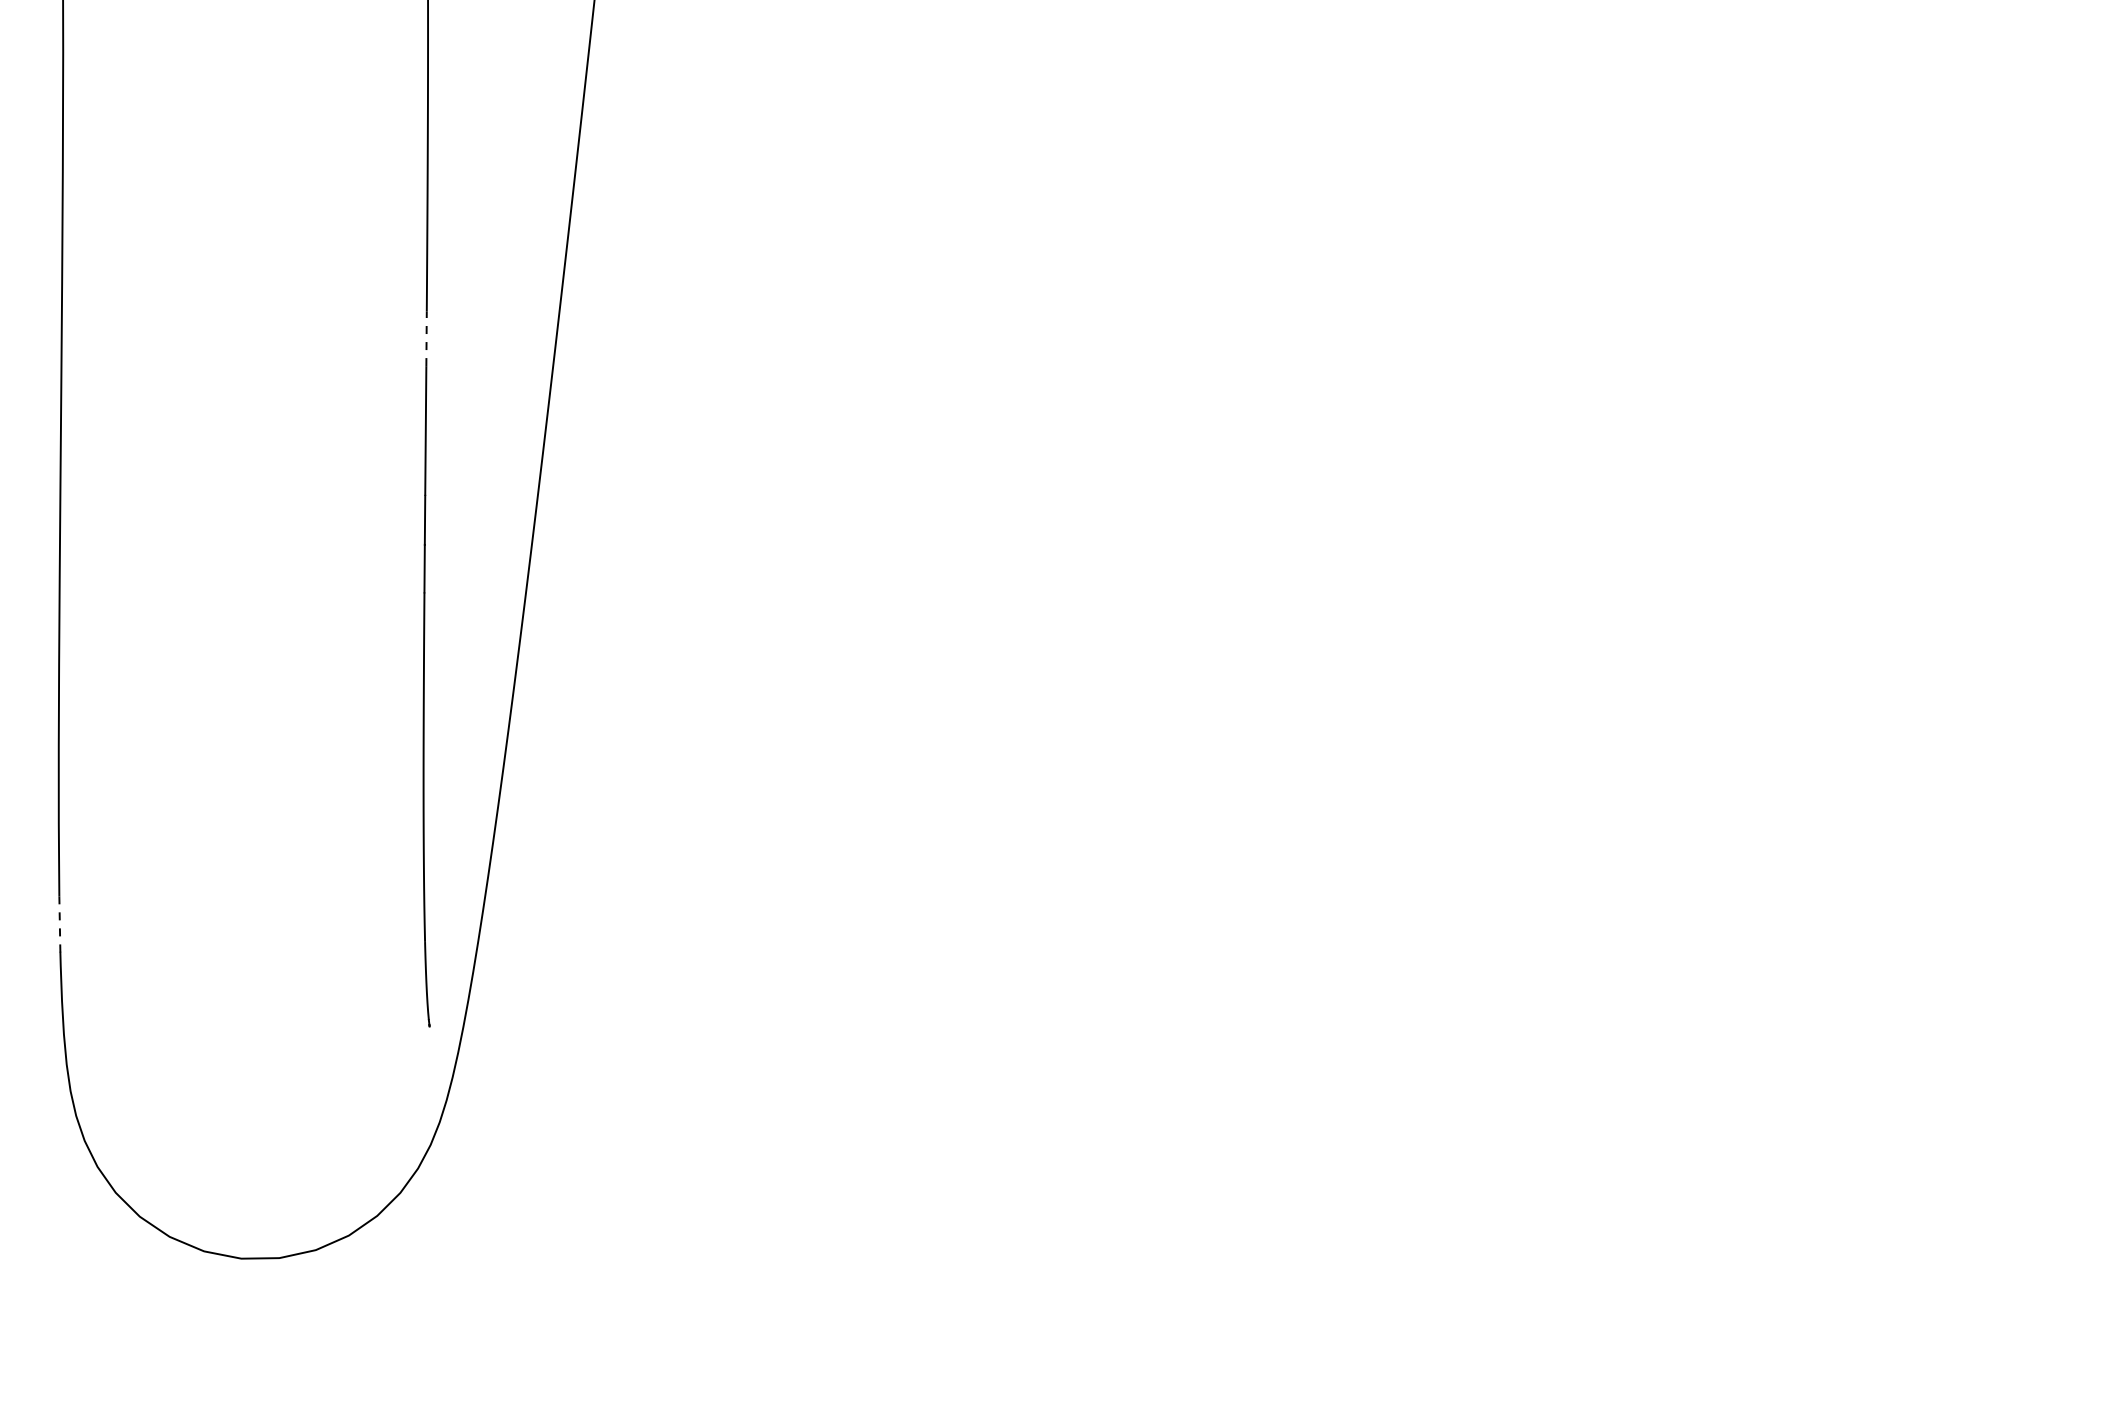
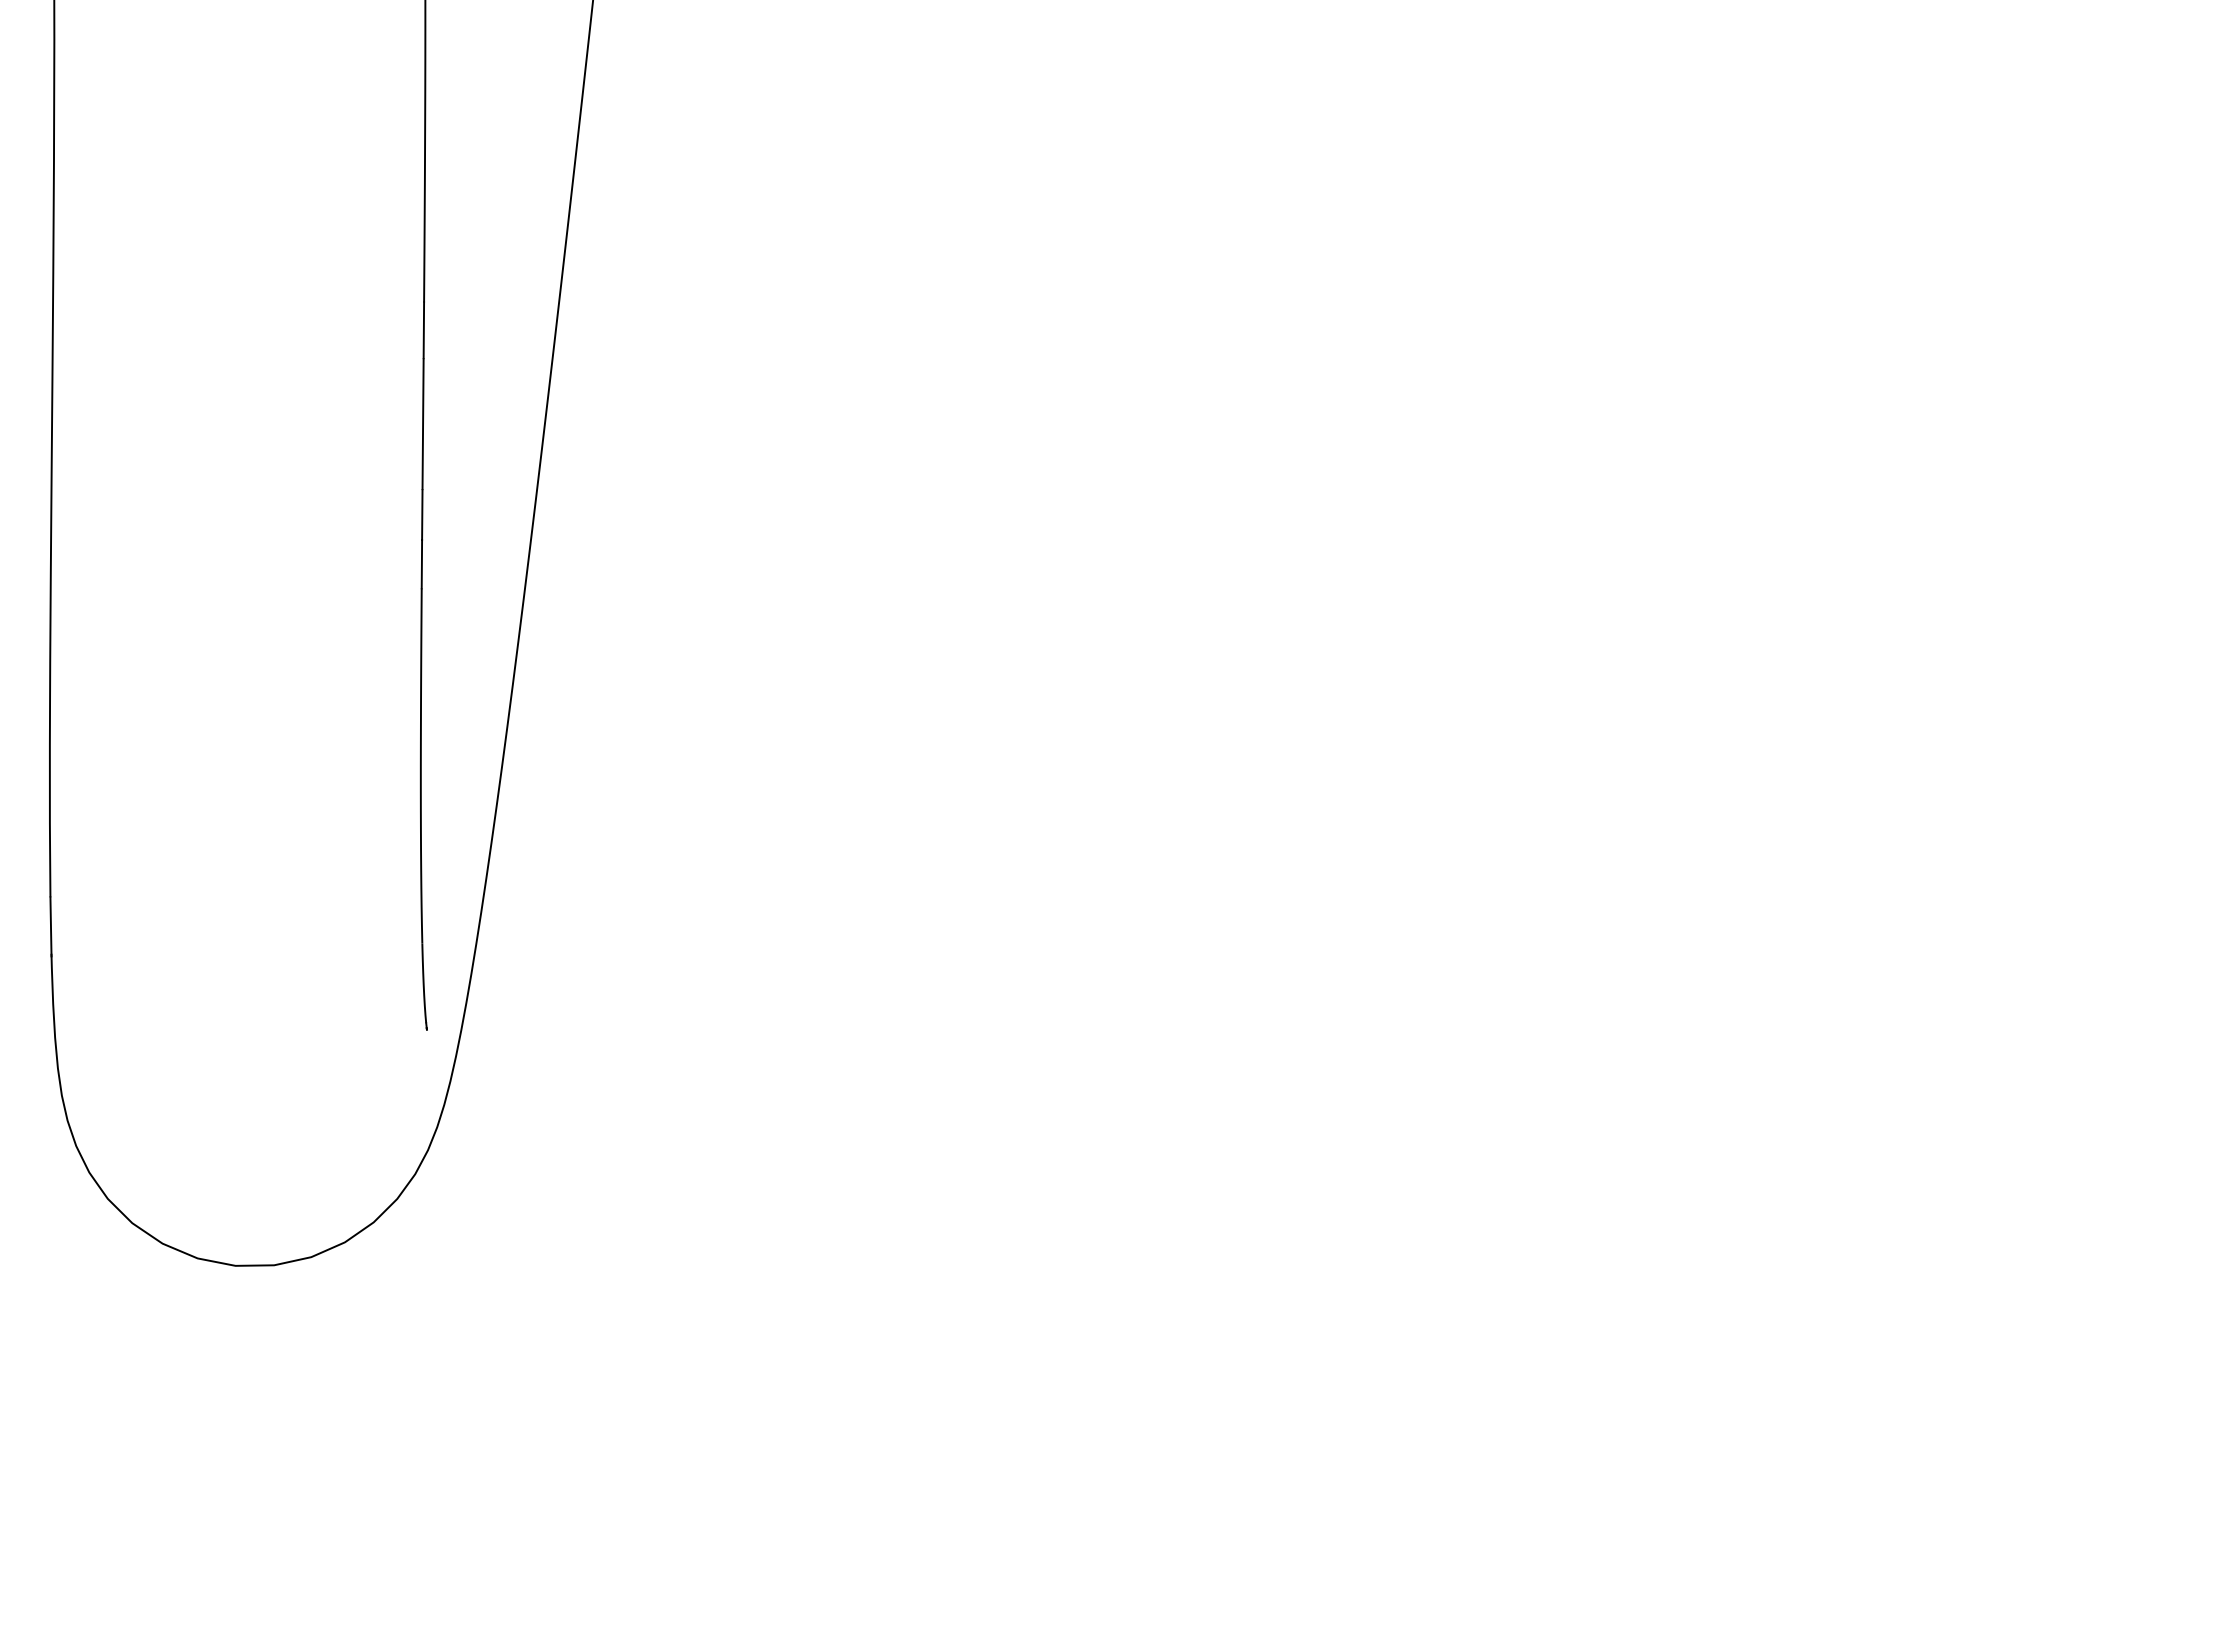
line: (426, 338) -> (423, 330), dashed -> solid
line: (59, 924) -> (50, 926), dashed -> solid

